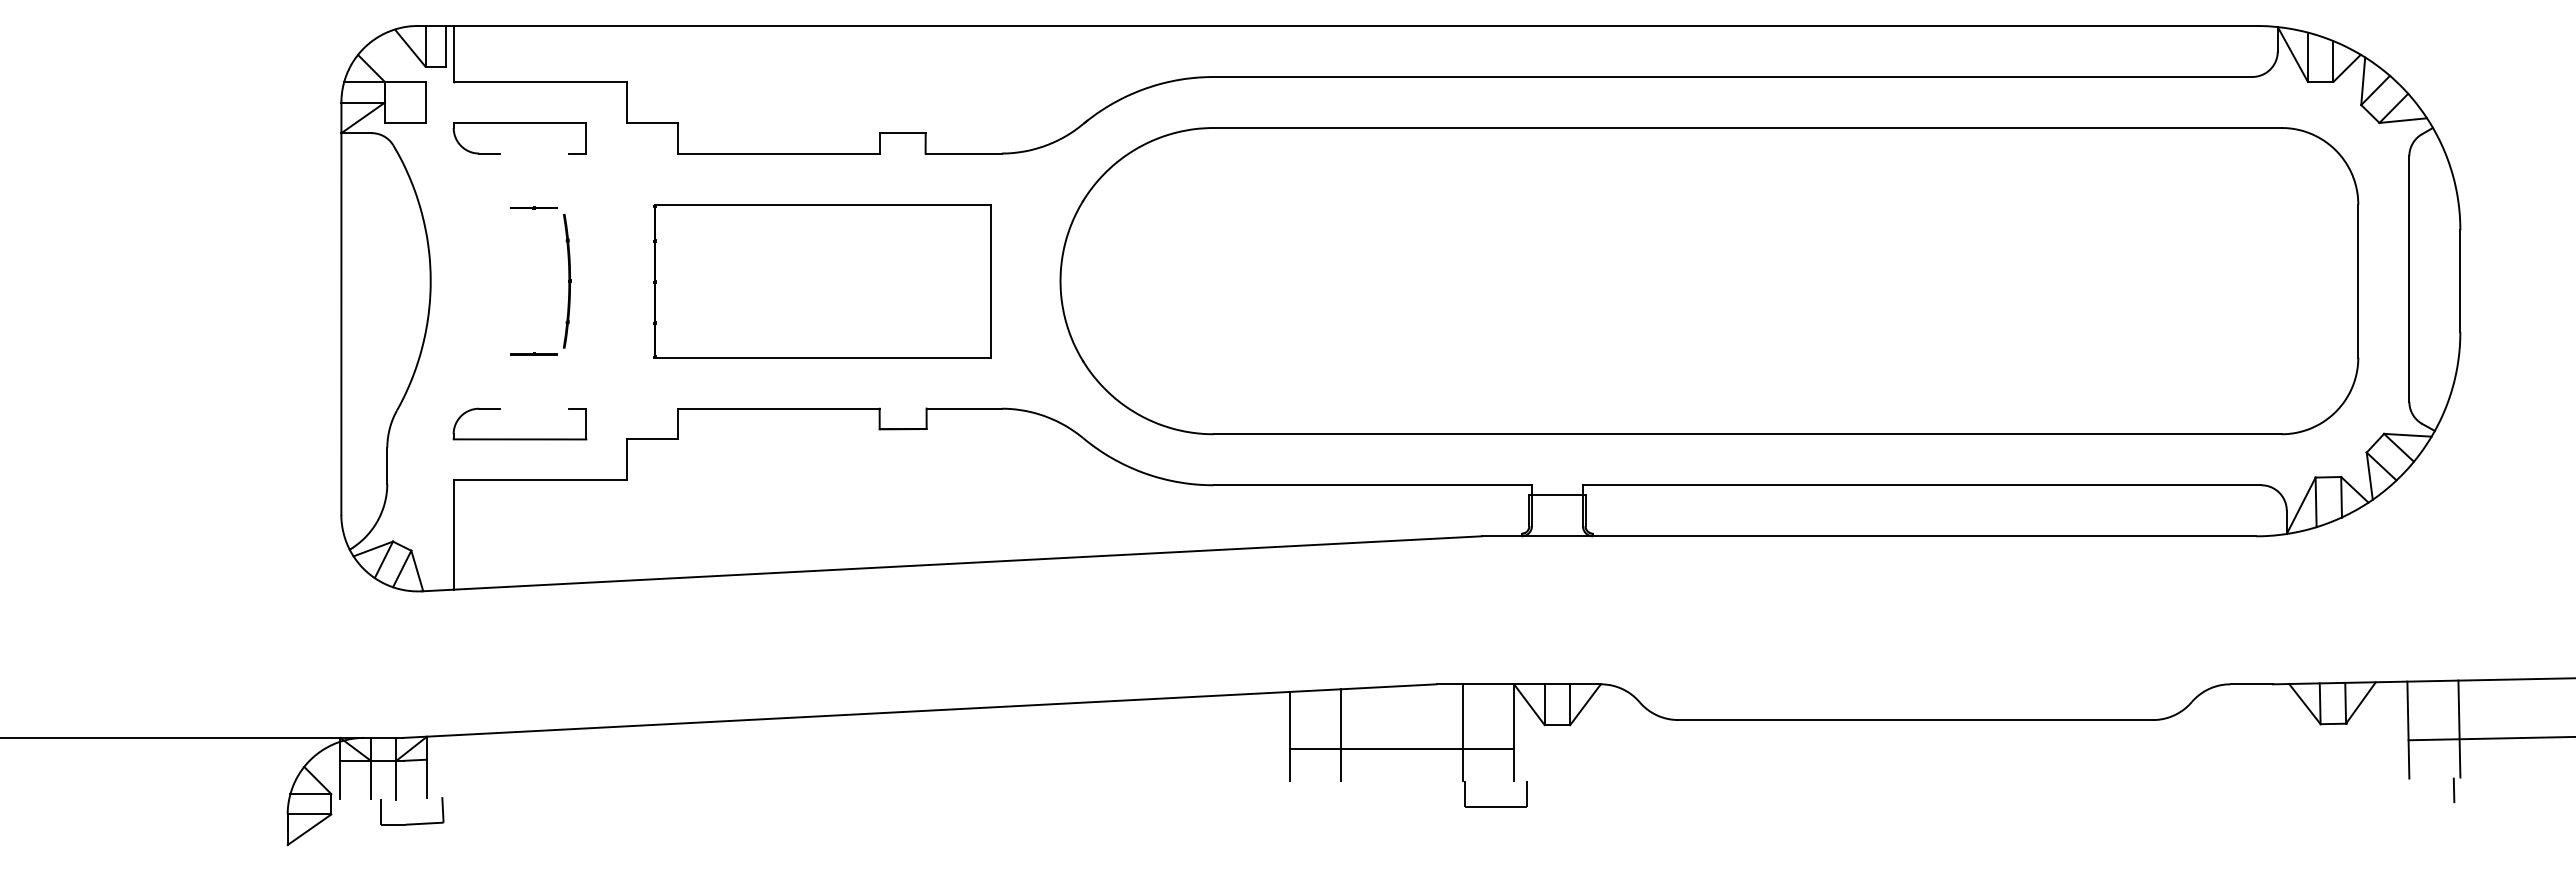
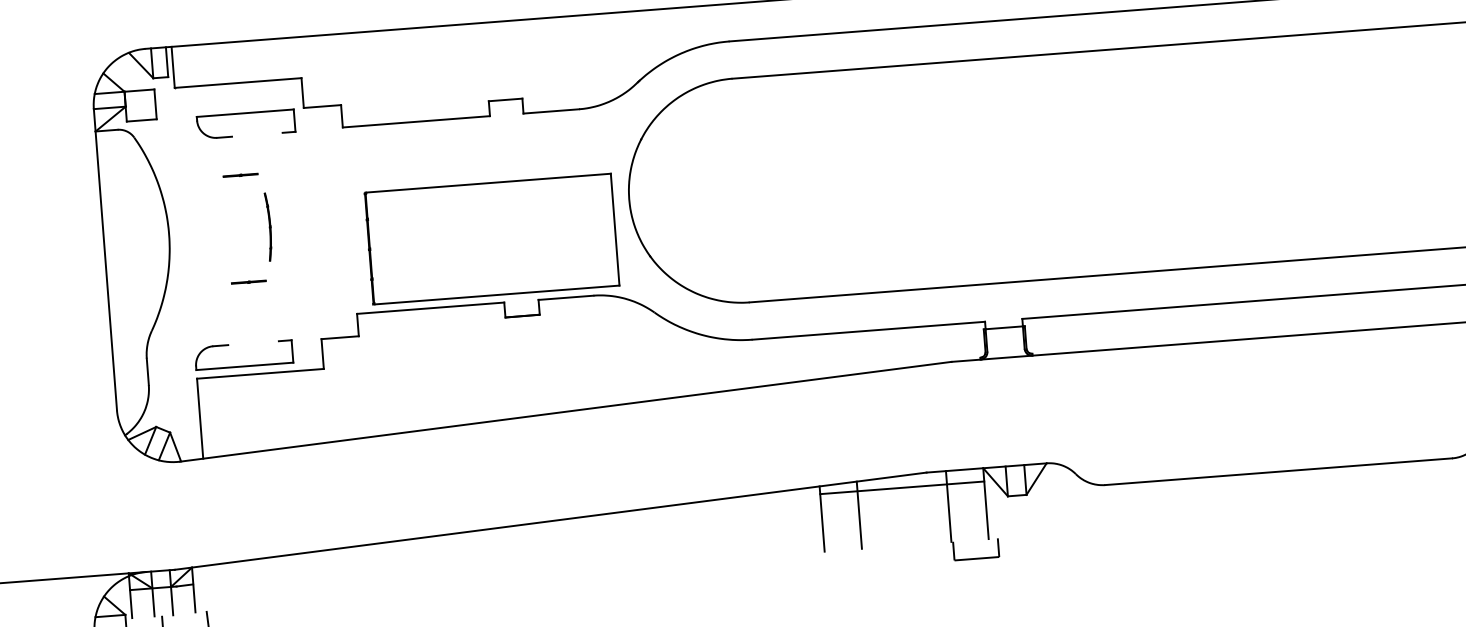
part: (519, 123) -> (244, 113), moved
part: (567, 281) -> (269, 227), size x0.7
part: (822, 281) -> (491, 239), moved
part: (519, 438) -> (244, 365), moved
line: (1401, 748) -> (902, 487), moved

